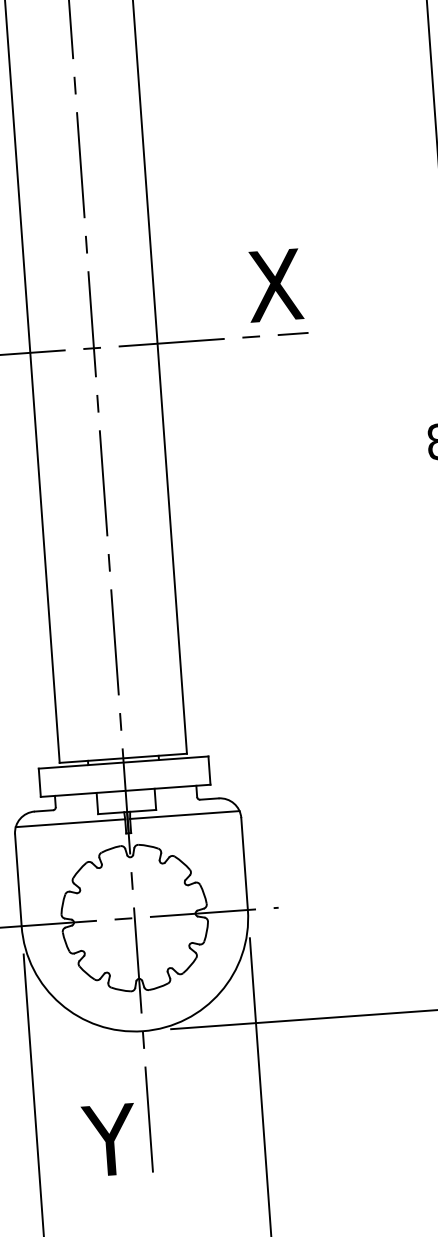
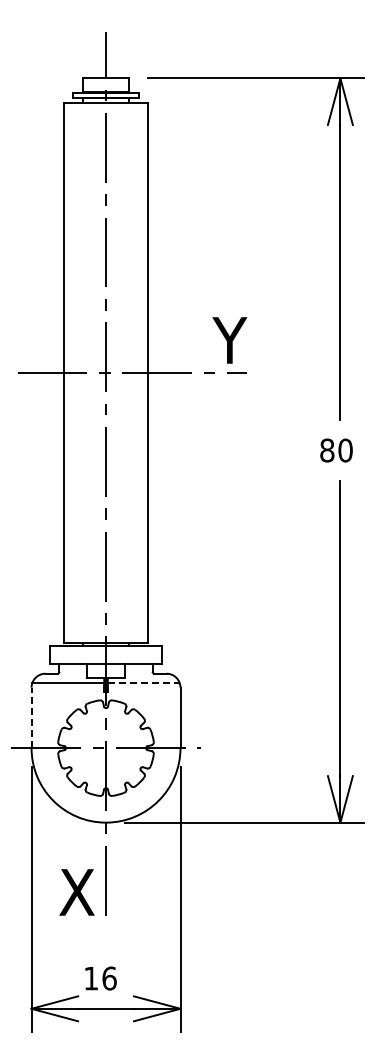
text: (276, 285) -> (228, 340), X -> Y
line: (186, 815) -> (144, 683), solid -> dashed
line: (18, 879) -> (31, 717), solid -> dashed
text: (107, 1140) -> (77, 892), Y -> X

